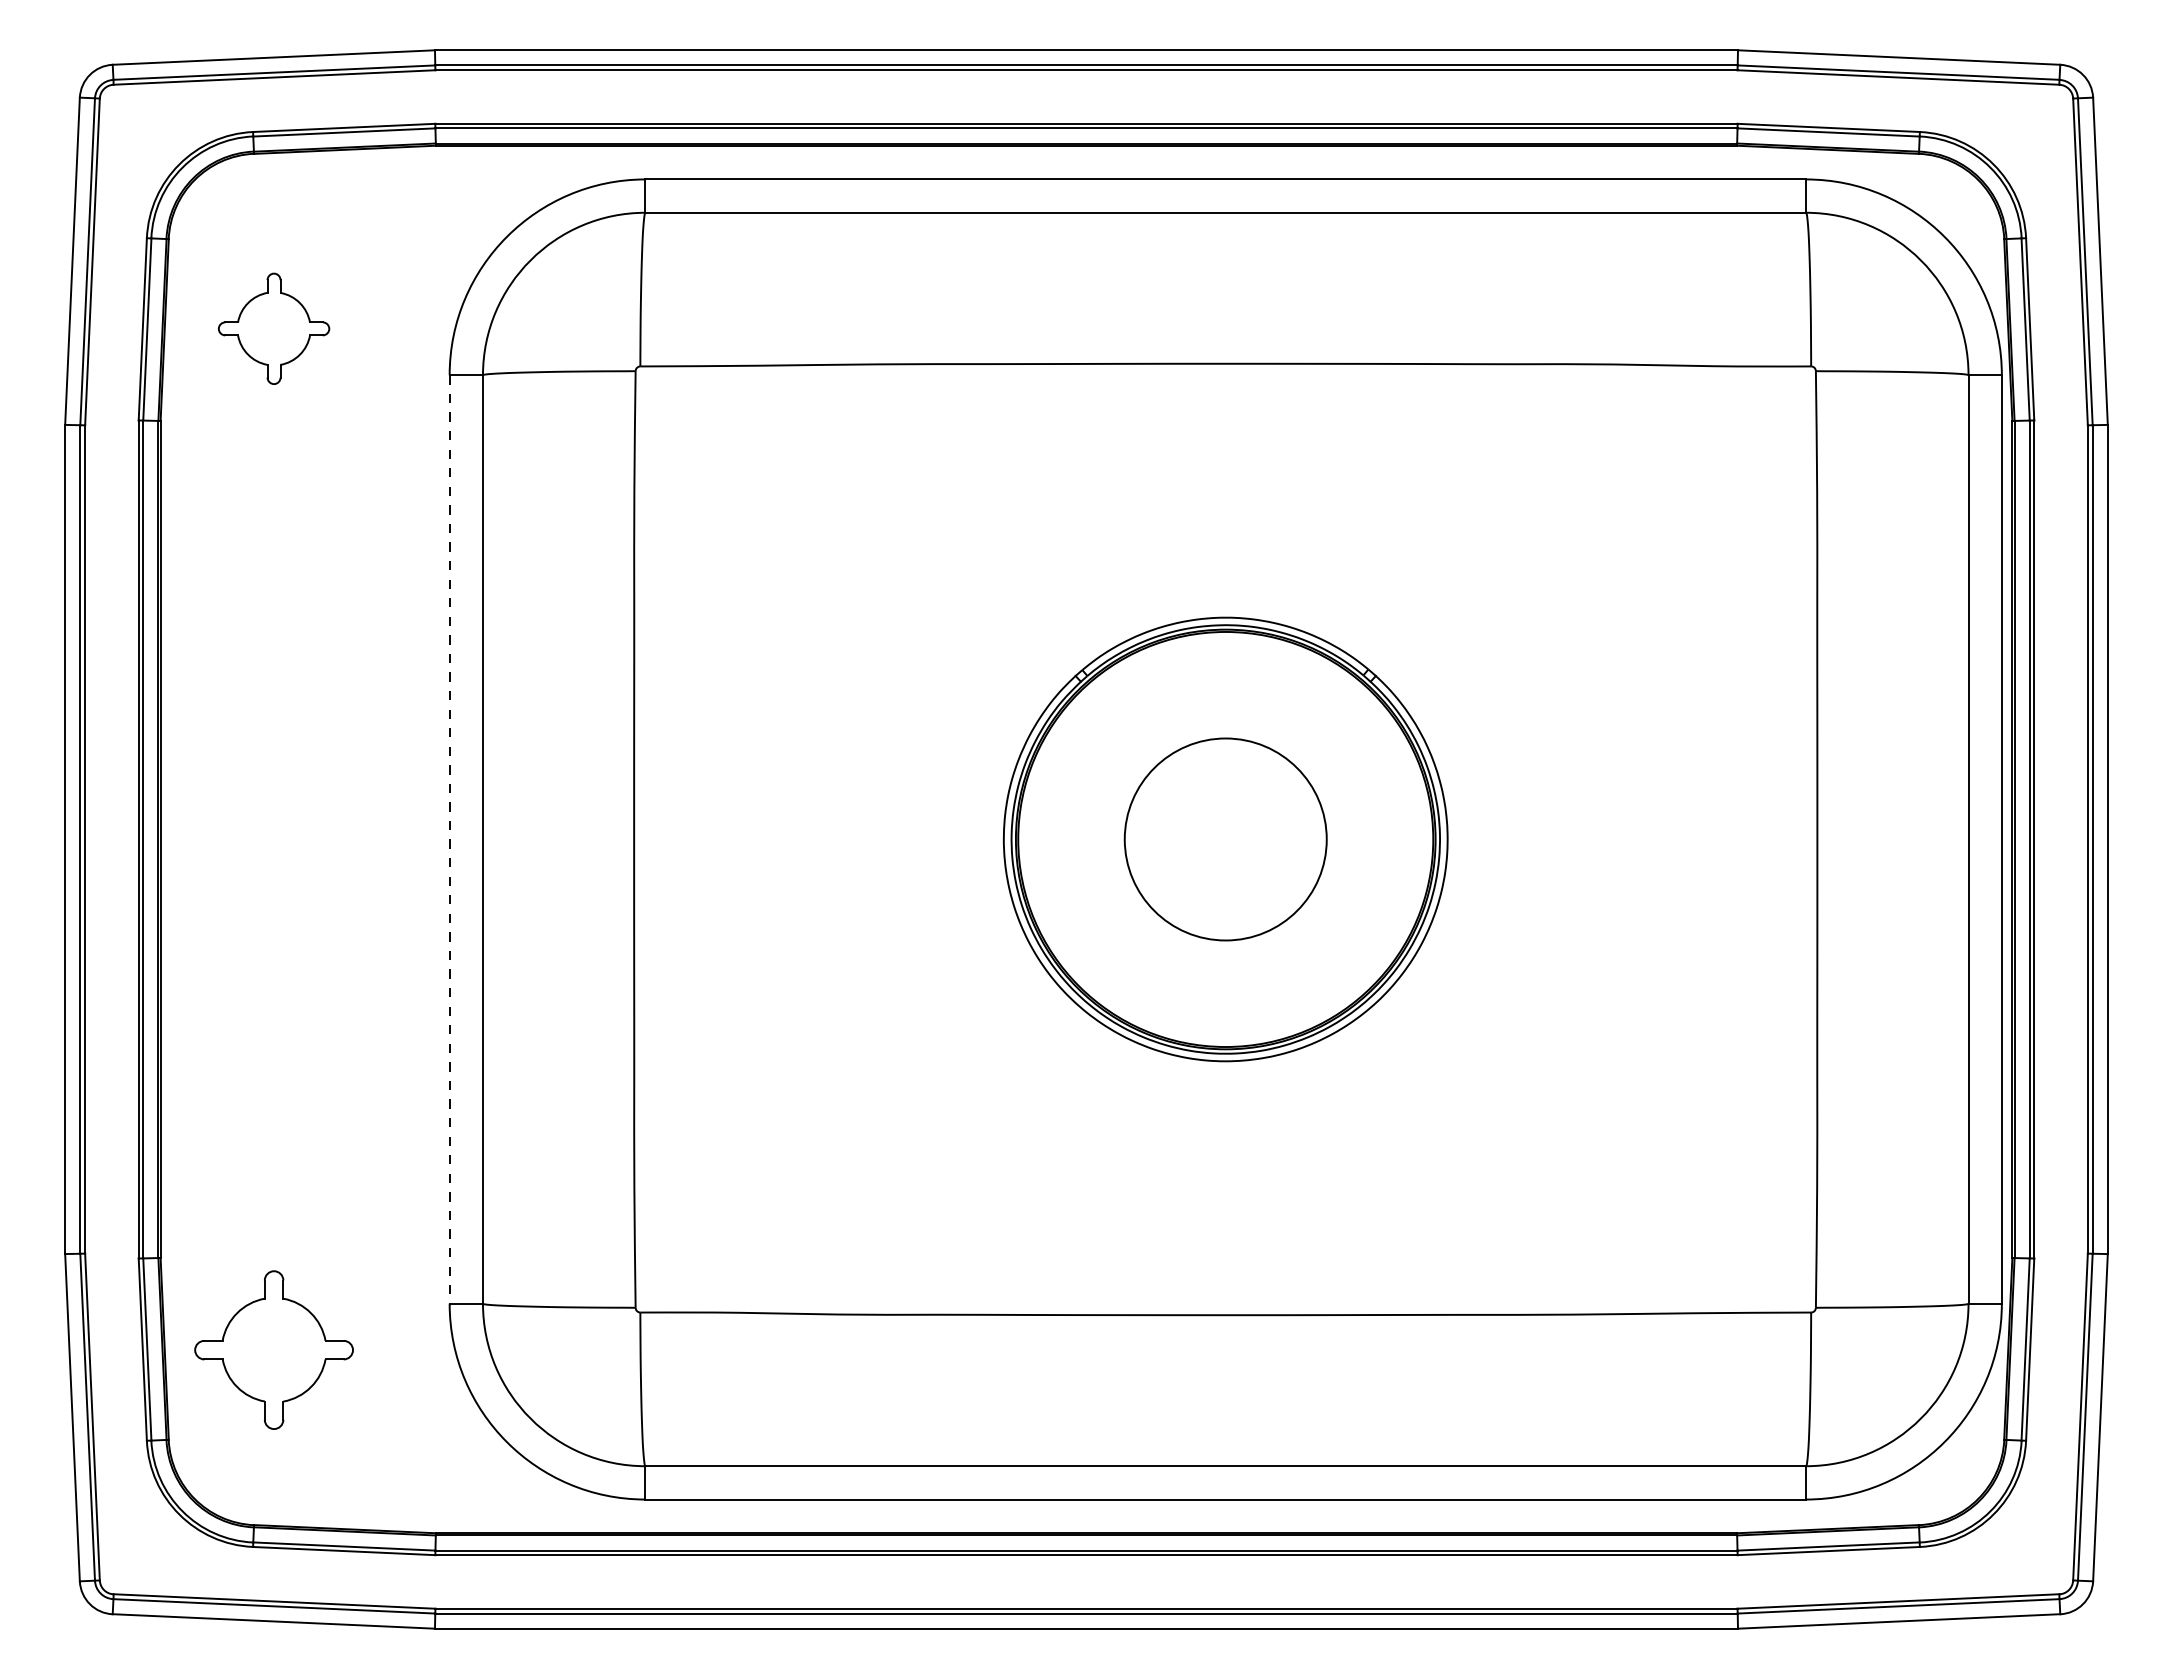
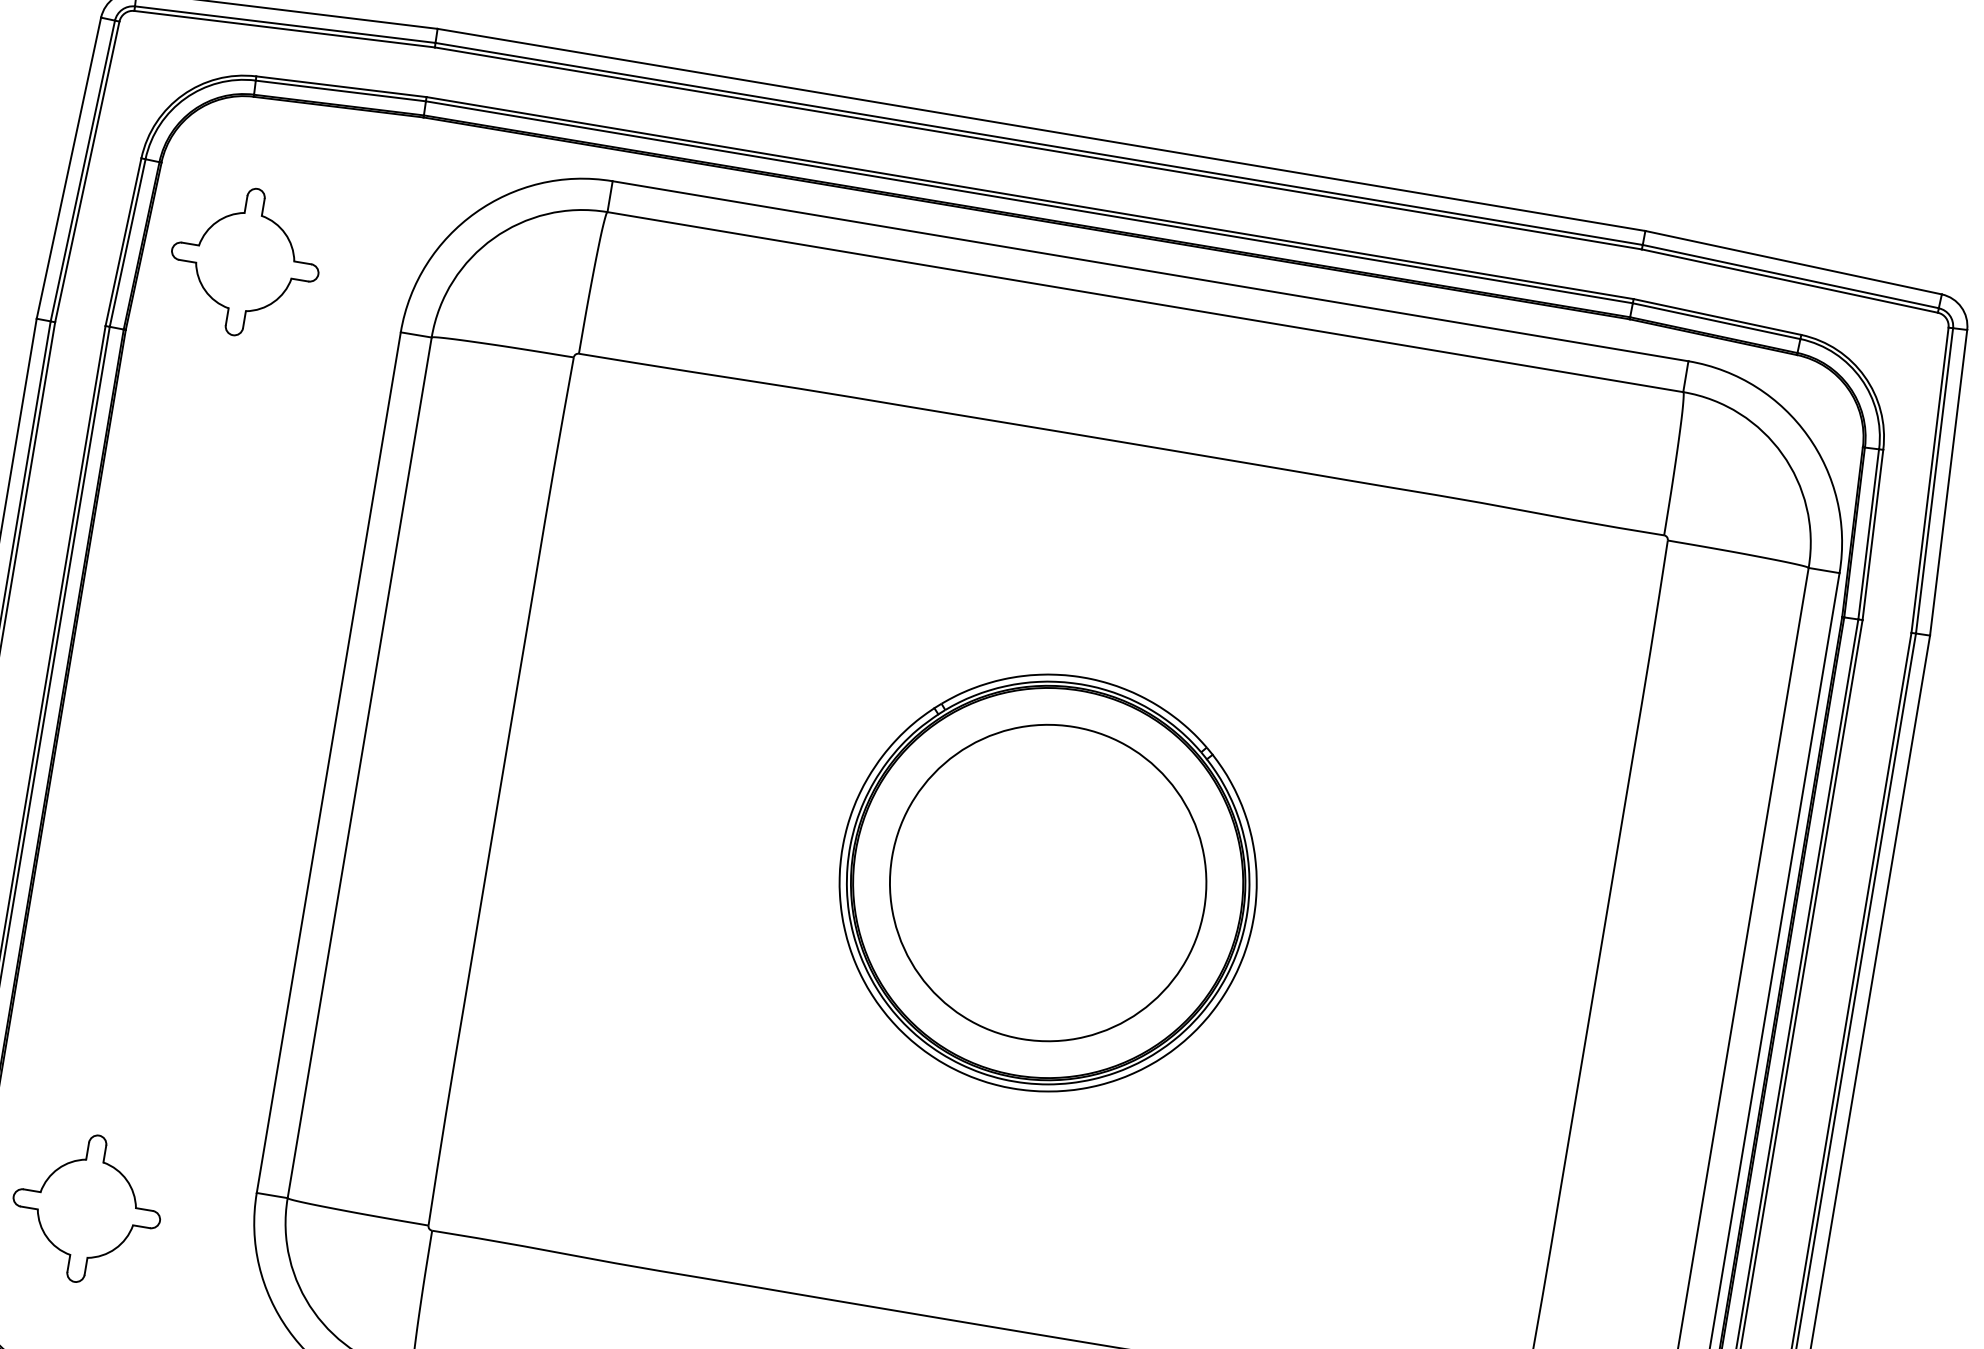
part: (273, 328) -> (244, 261), size x1.43
line: (449, 839) -> (328, 762), dashed -> solid
circle: (1225, 839) -> (1047, 883), size x1.67

